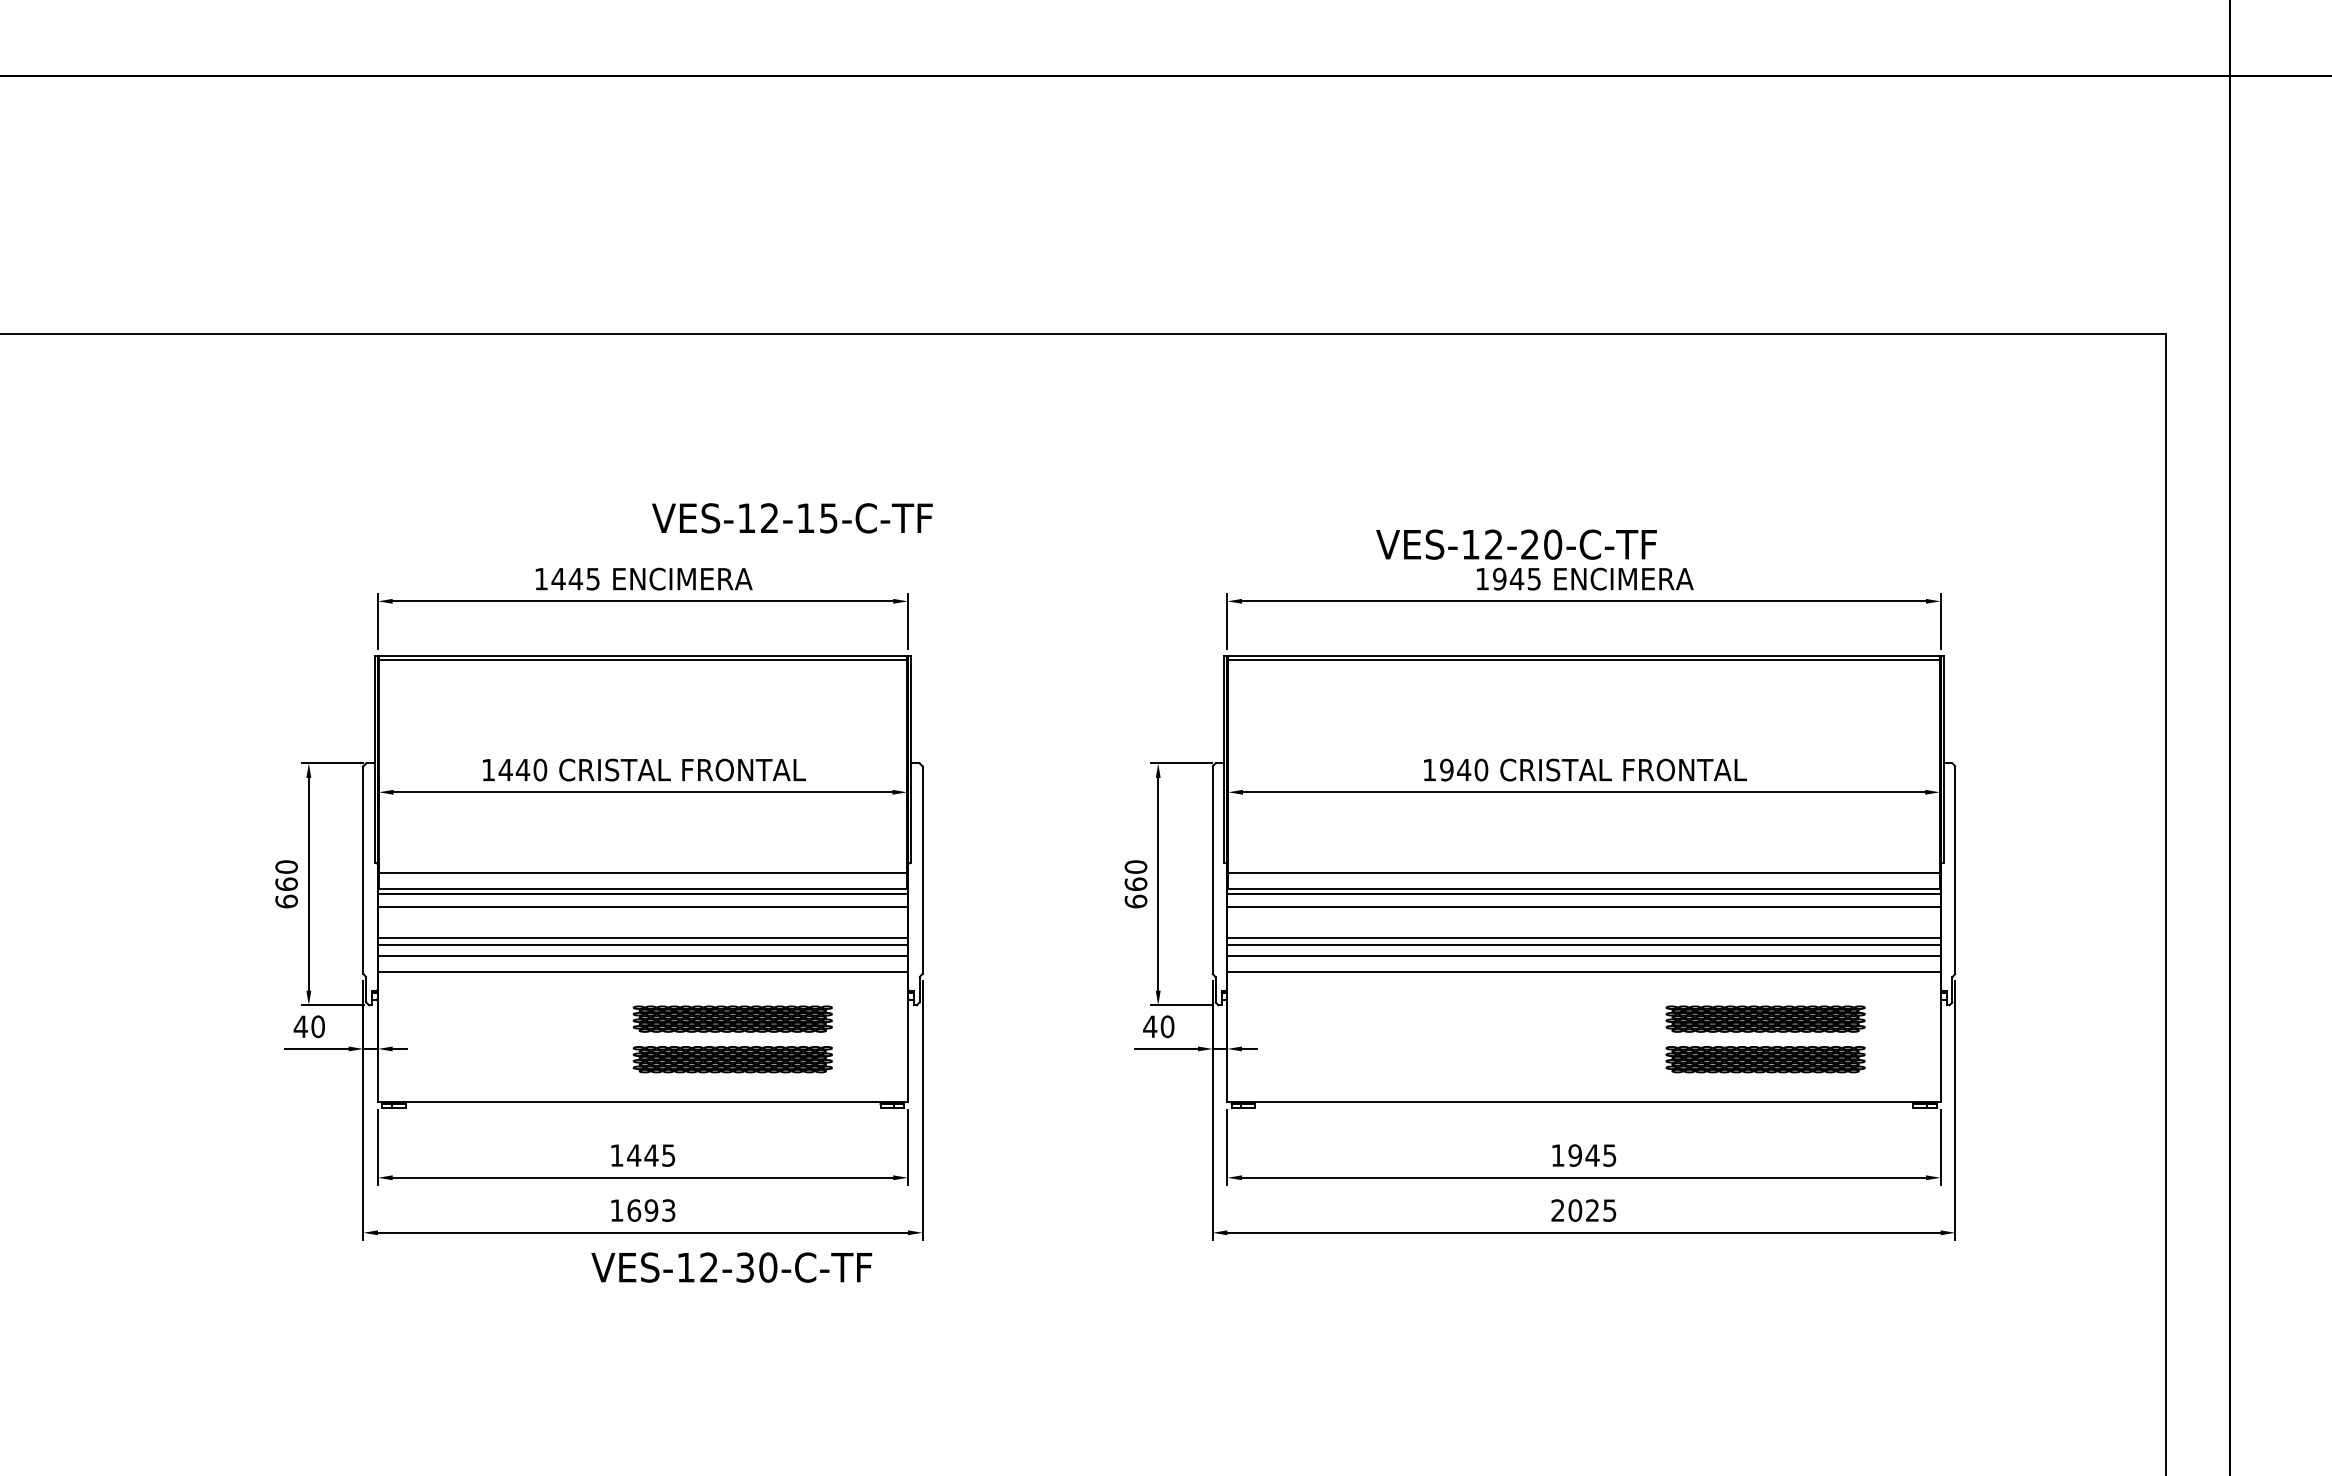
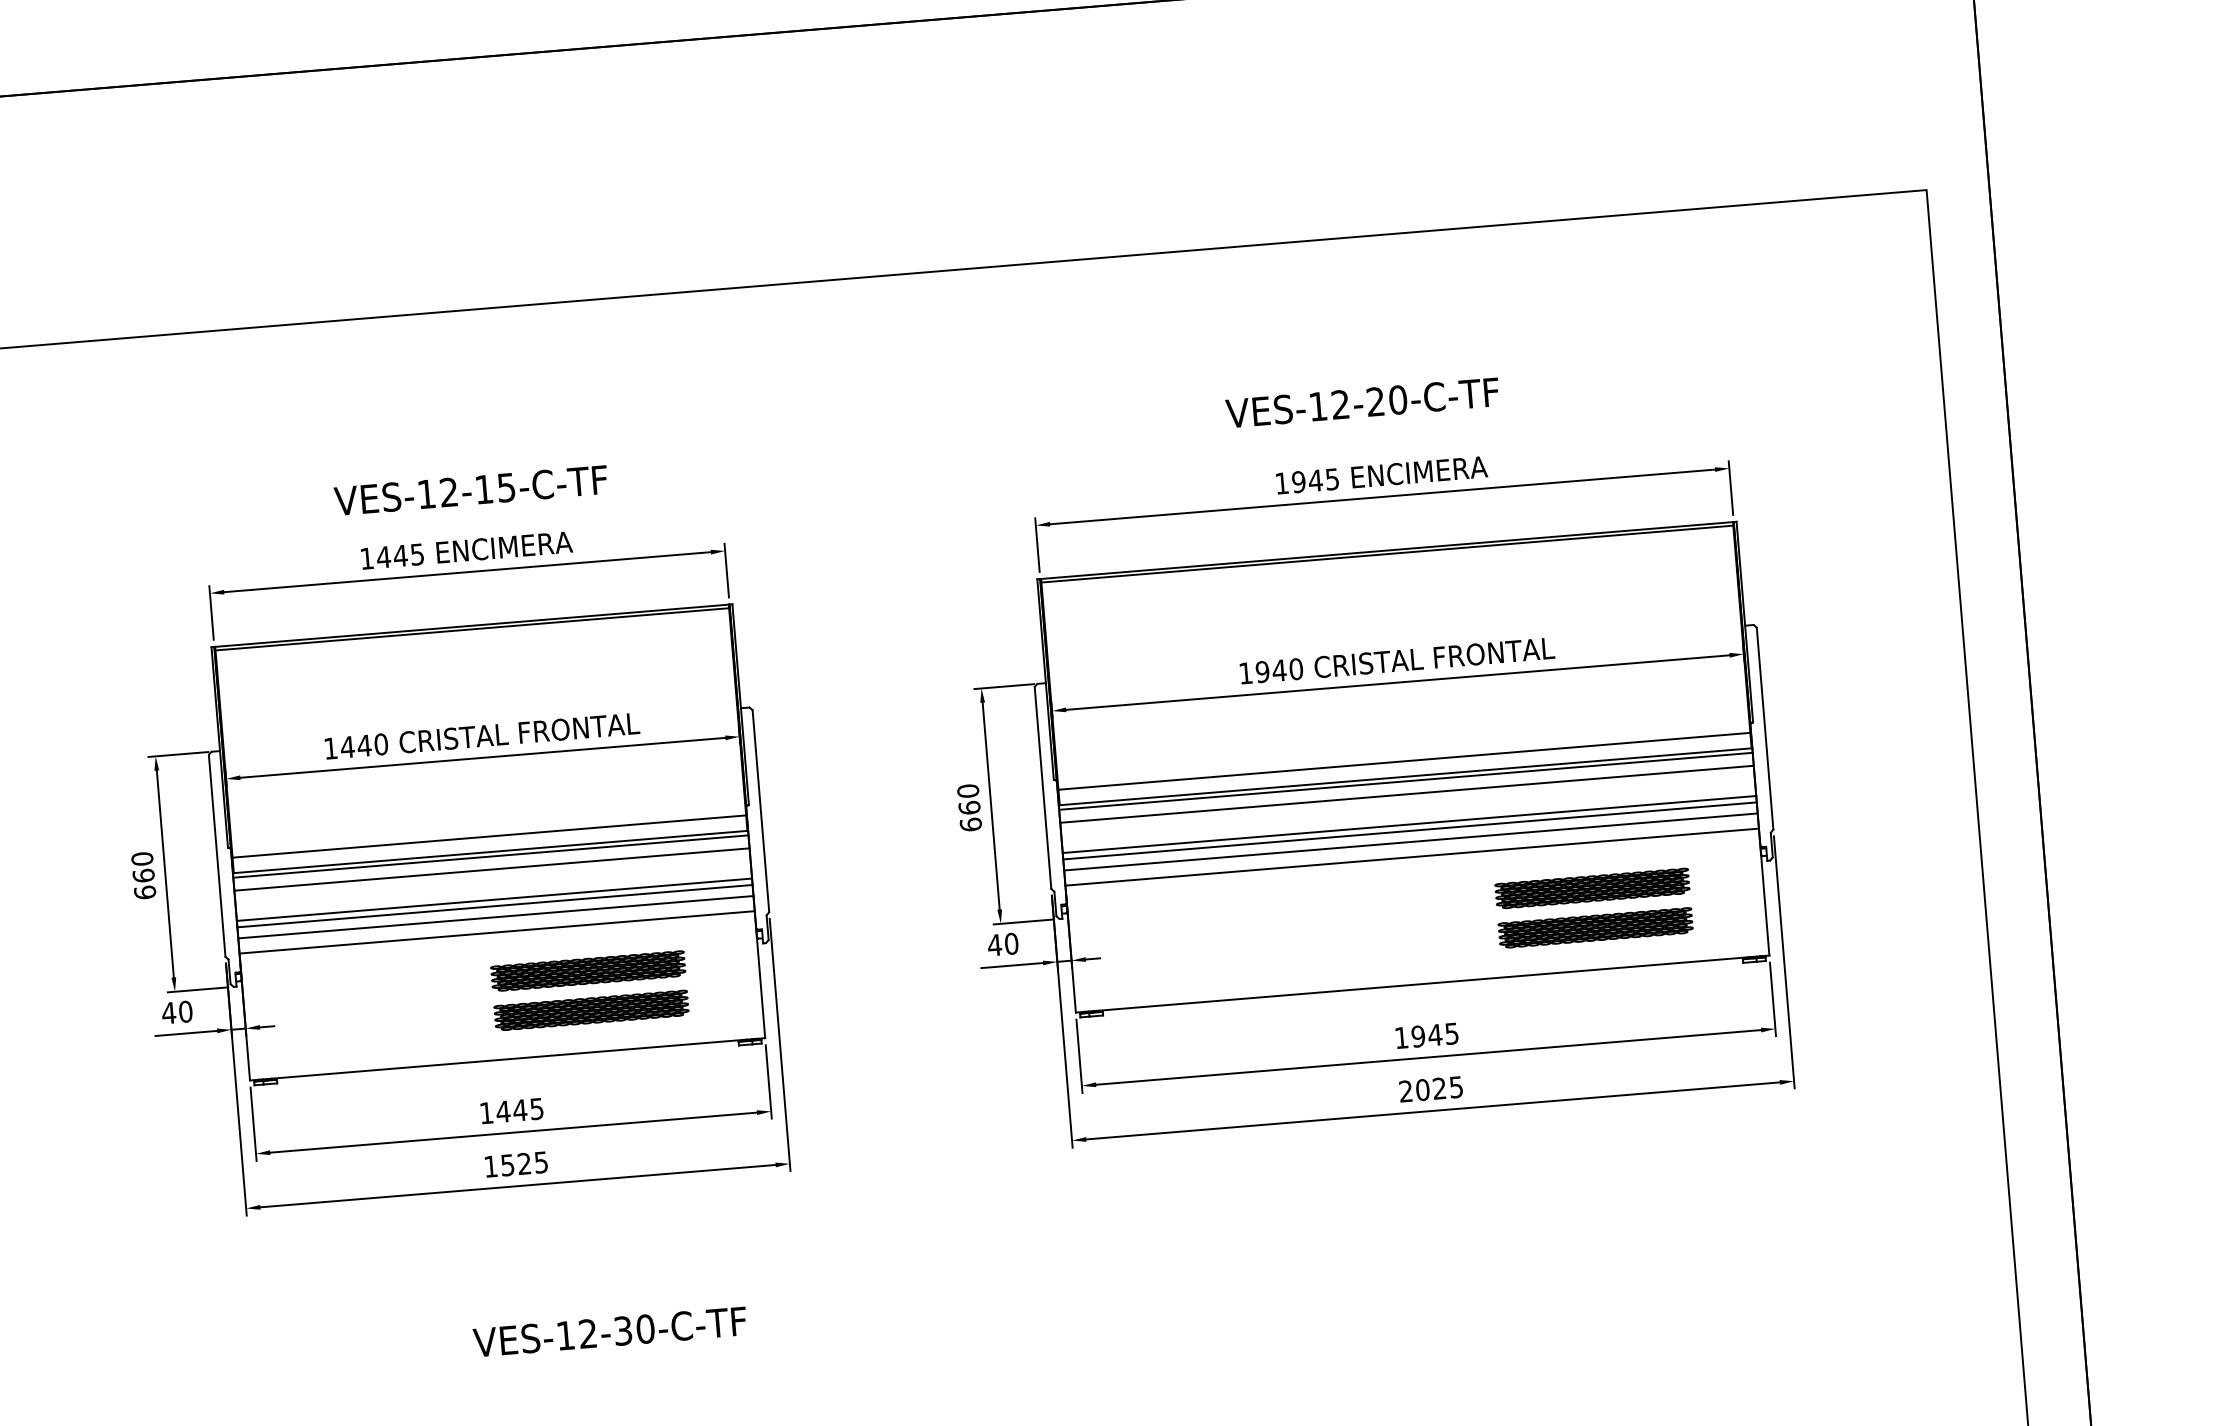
text: (792, 518) -> (471, 490), moved
text: (1516, 544) -> (1362, 402), moved
text: (651, 1210) -> (524, 1163), 1693 -> 1525
text: (731, 1267) -> (609, 1331), moved

